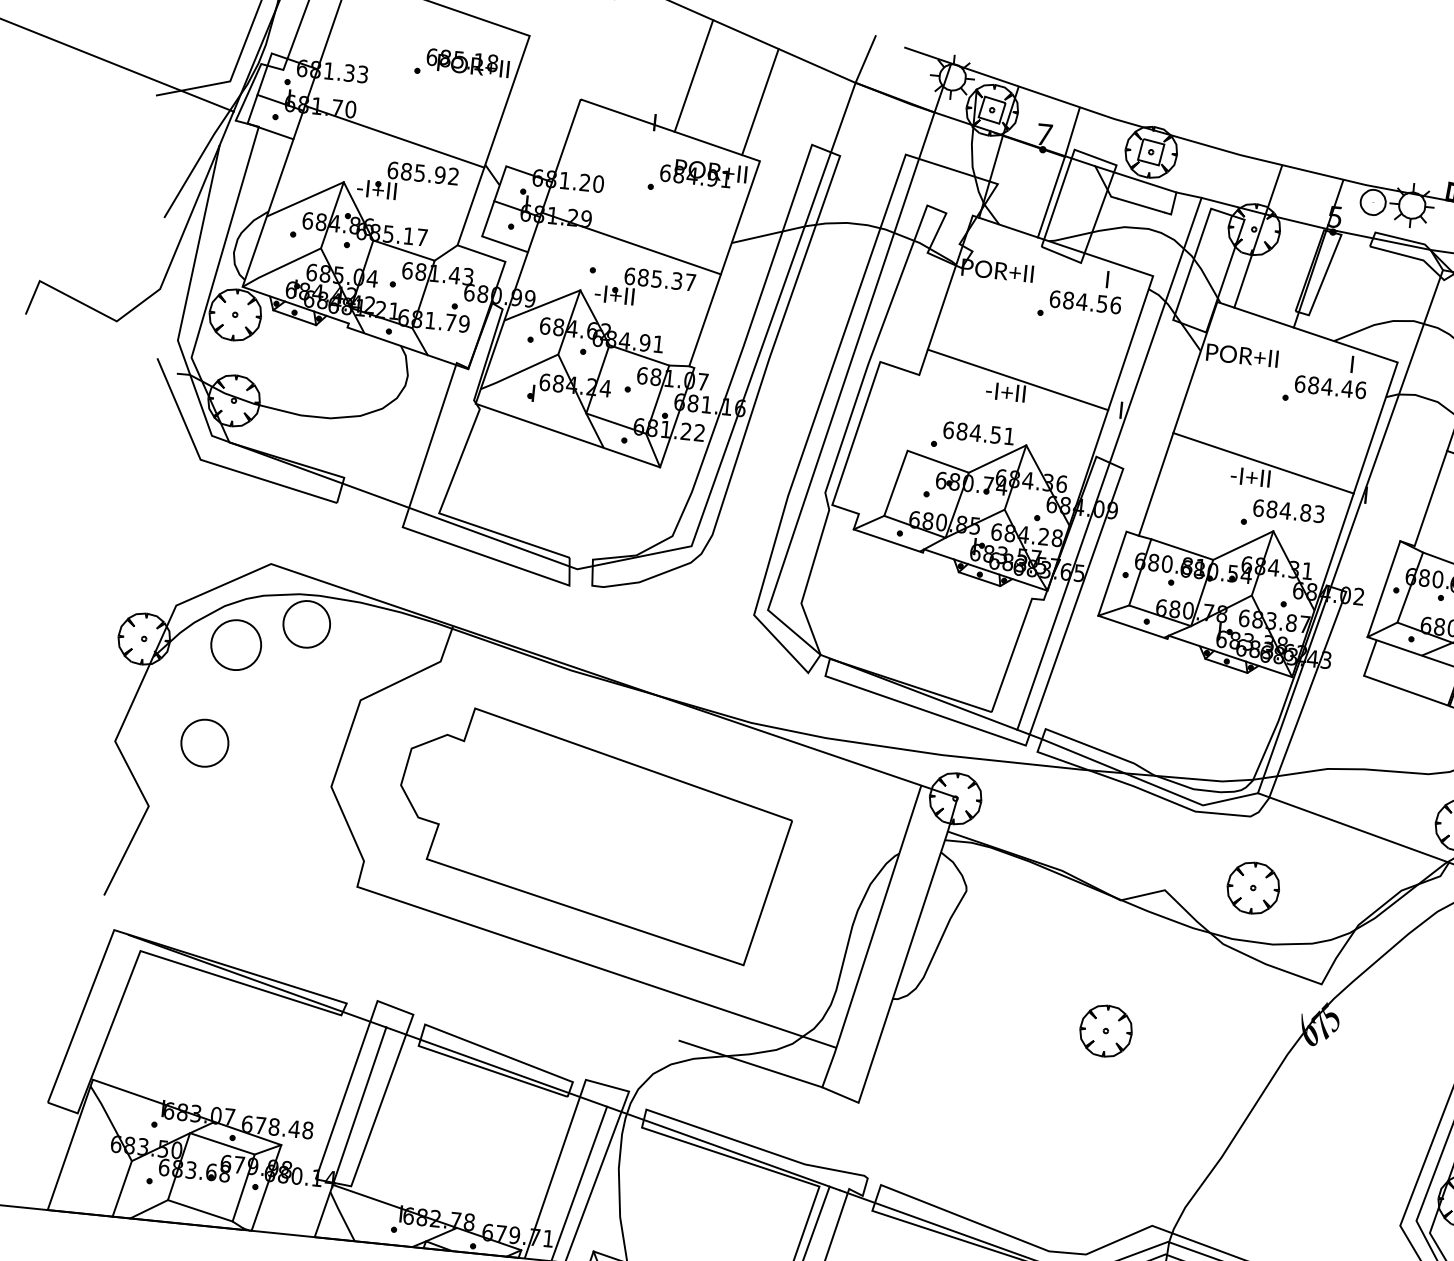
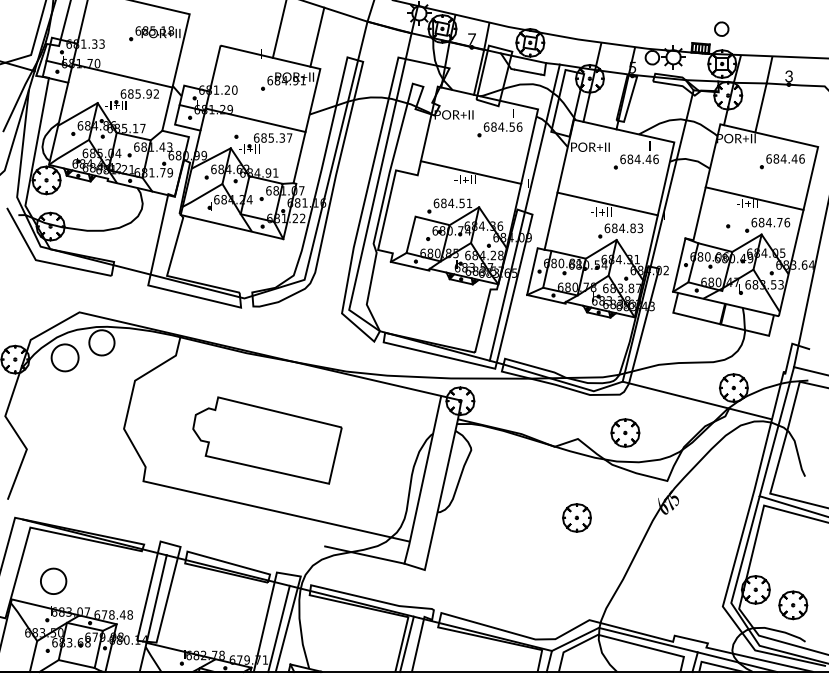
part: (204, 741) -> (53, 580), moved
part: (593, 835) -> (267, 440), size x0.7
part: (1105, 1030) -> (576, 517), moved

